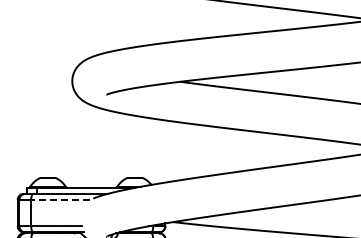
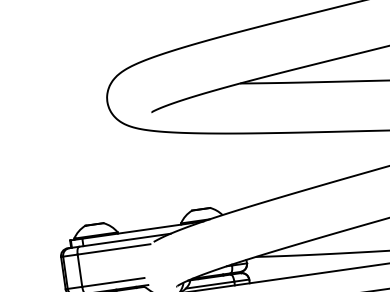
line: (60, 199) -> (113, 248), dashed -> solid

